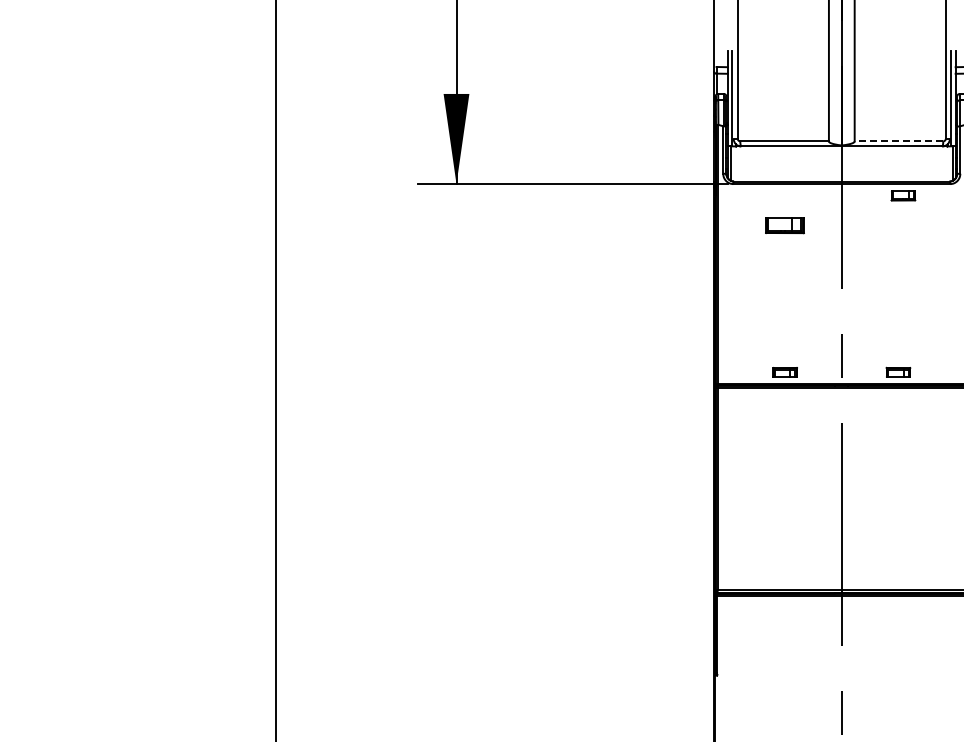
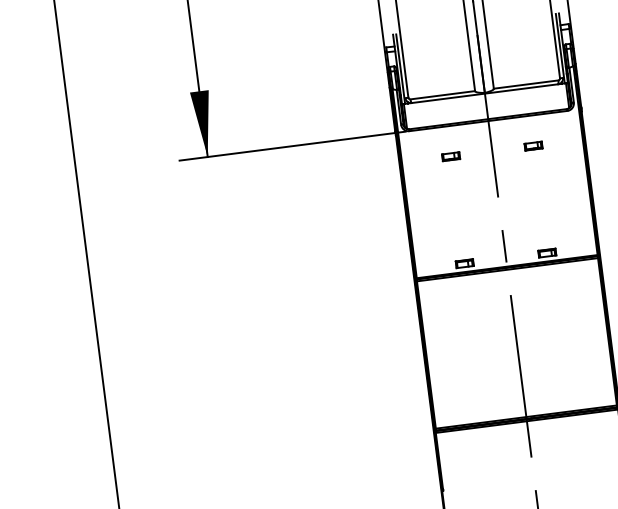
line: (898, 141) -> (525, 84), dashed -> solid
part: (903, 195) -> (533, 145), moved
part: (785, 225) -> (451, 156), size x0.62

